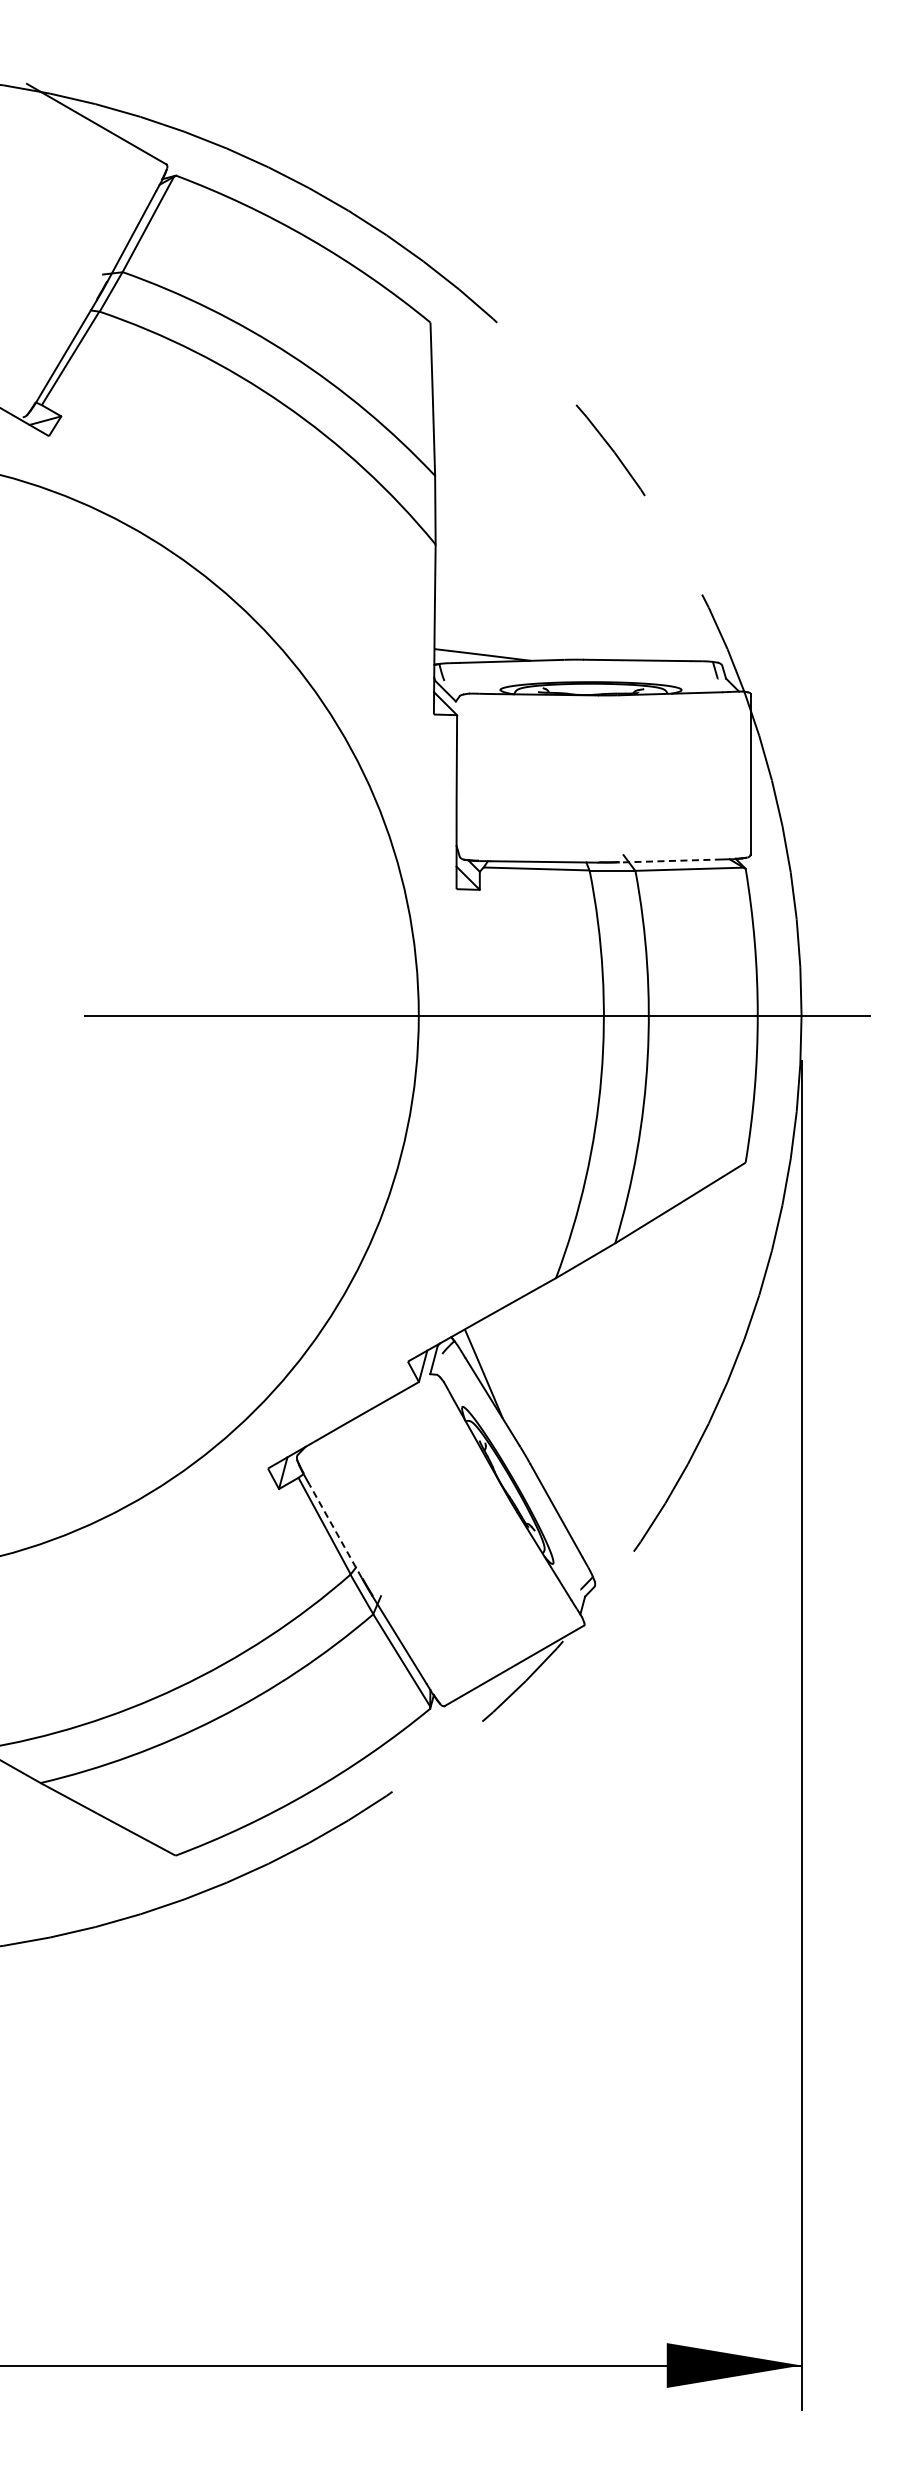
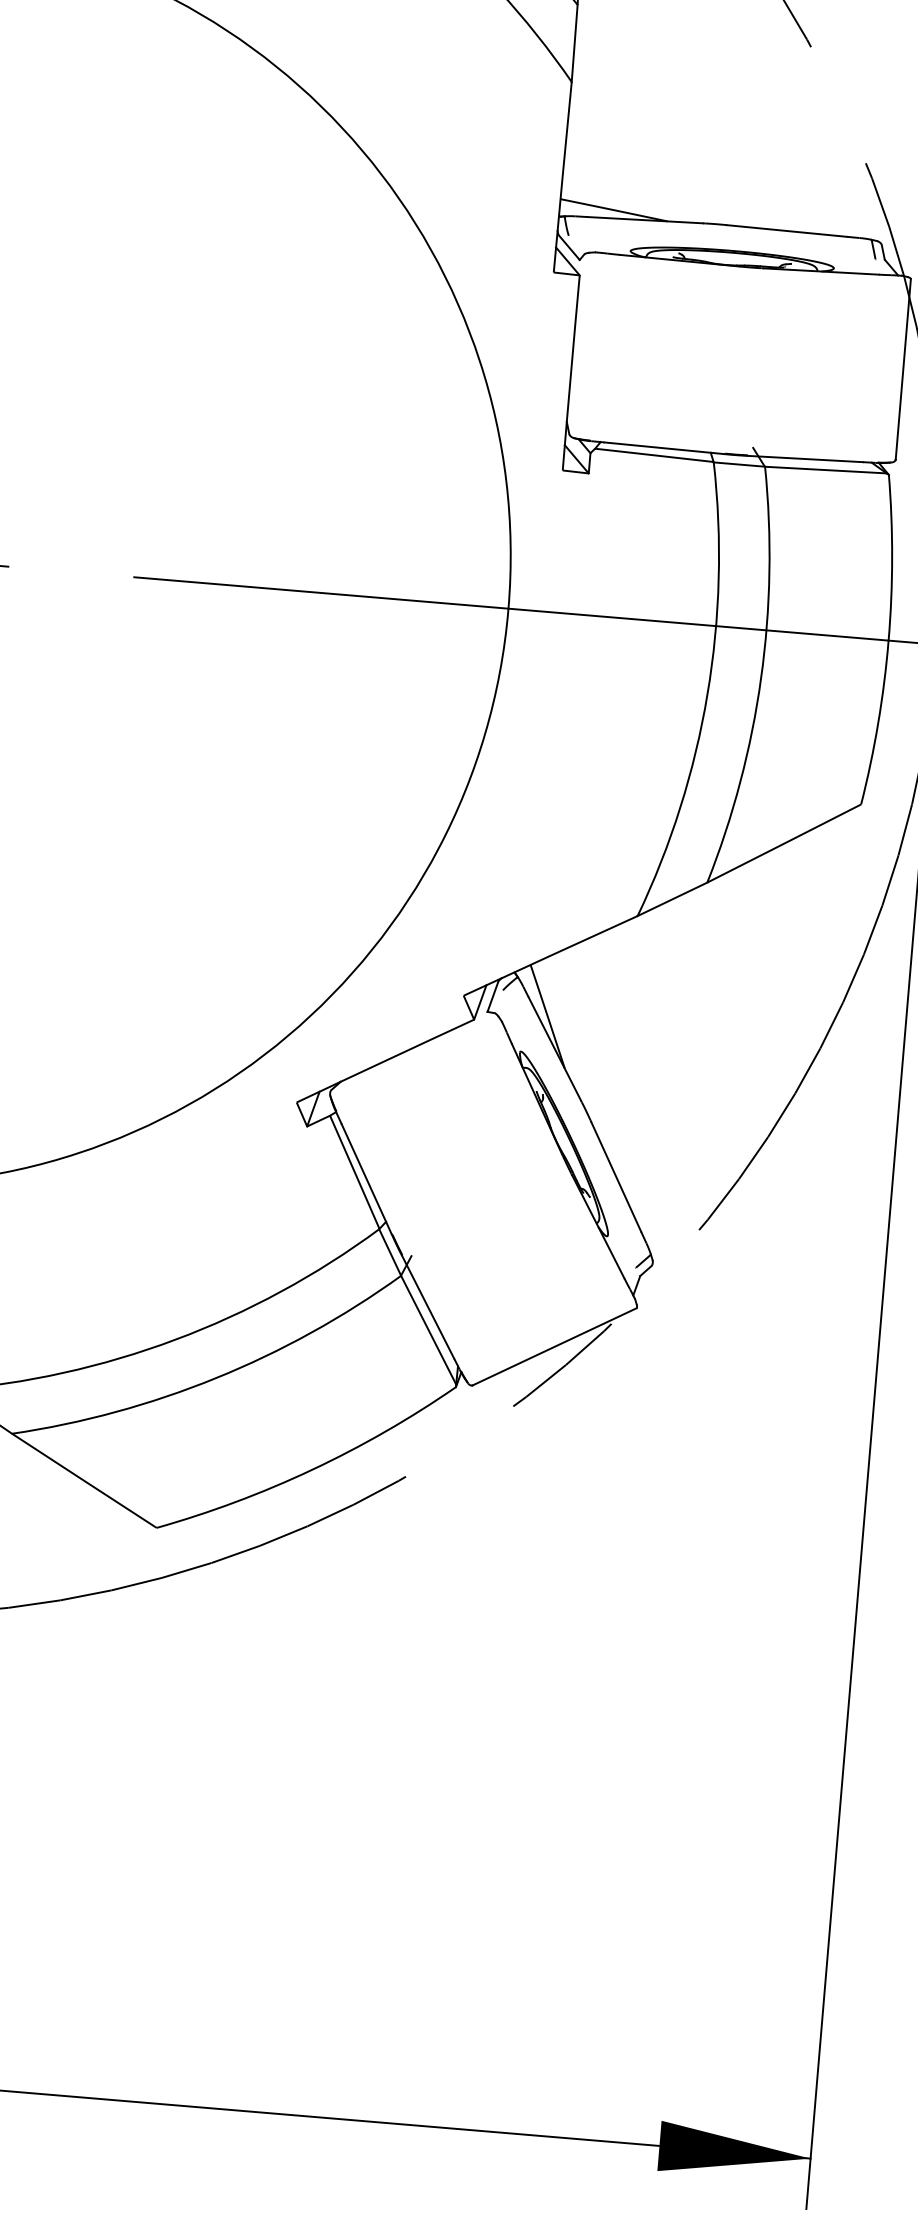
line: (670, 861) -> (805, 459), dashed -> solid
line: (335, 1530) -> (366, 1178), dashed -> solid

